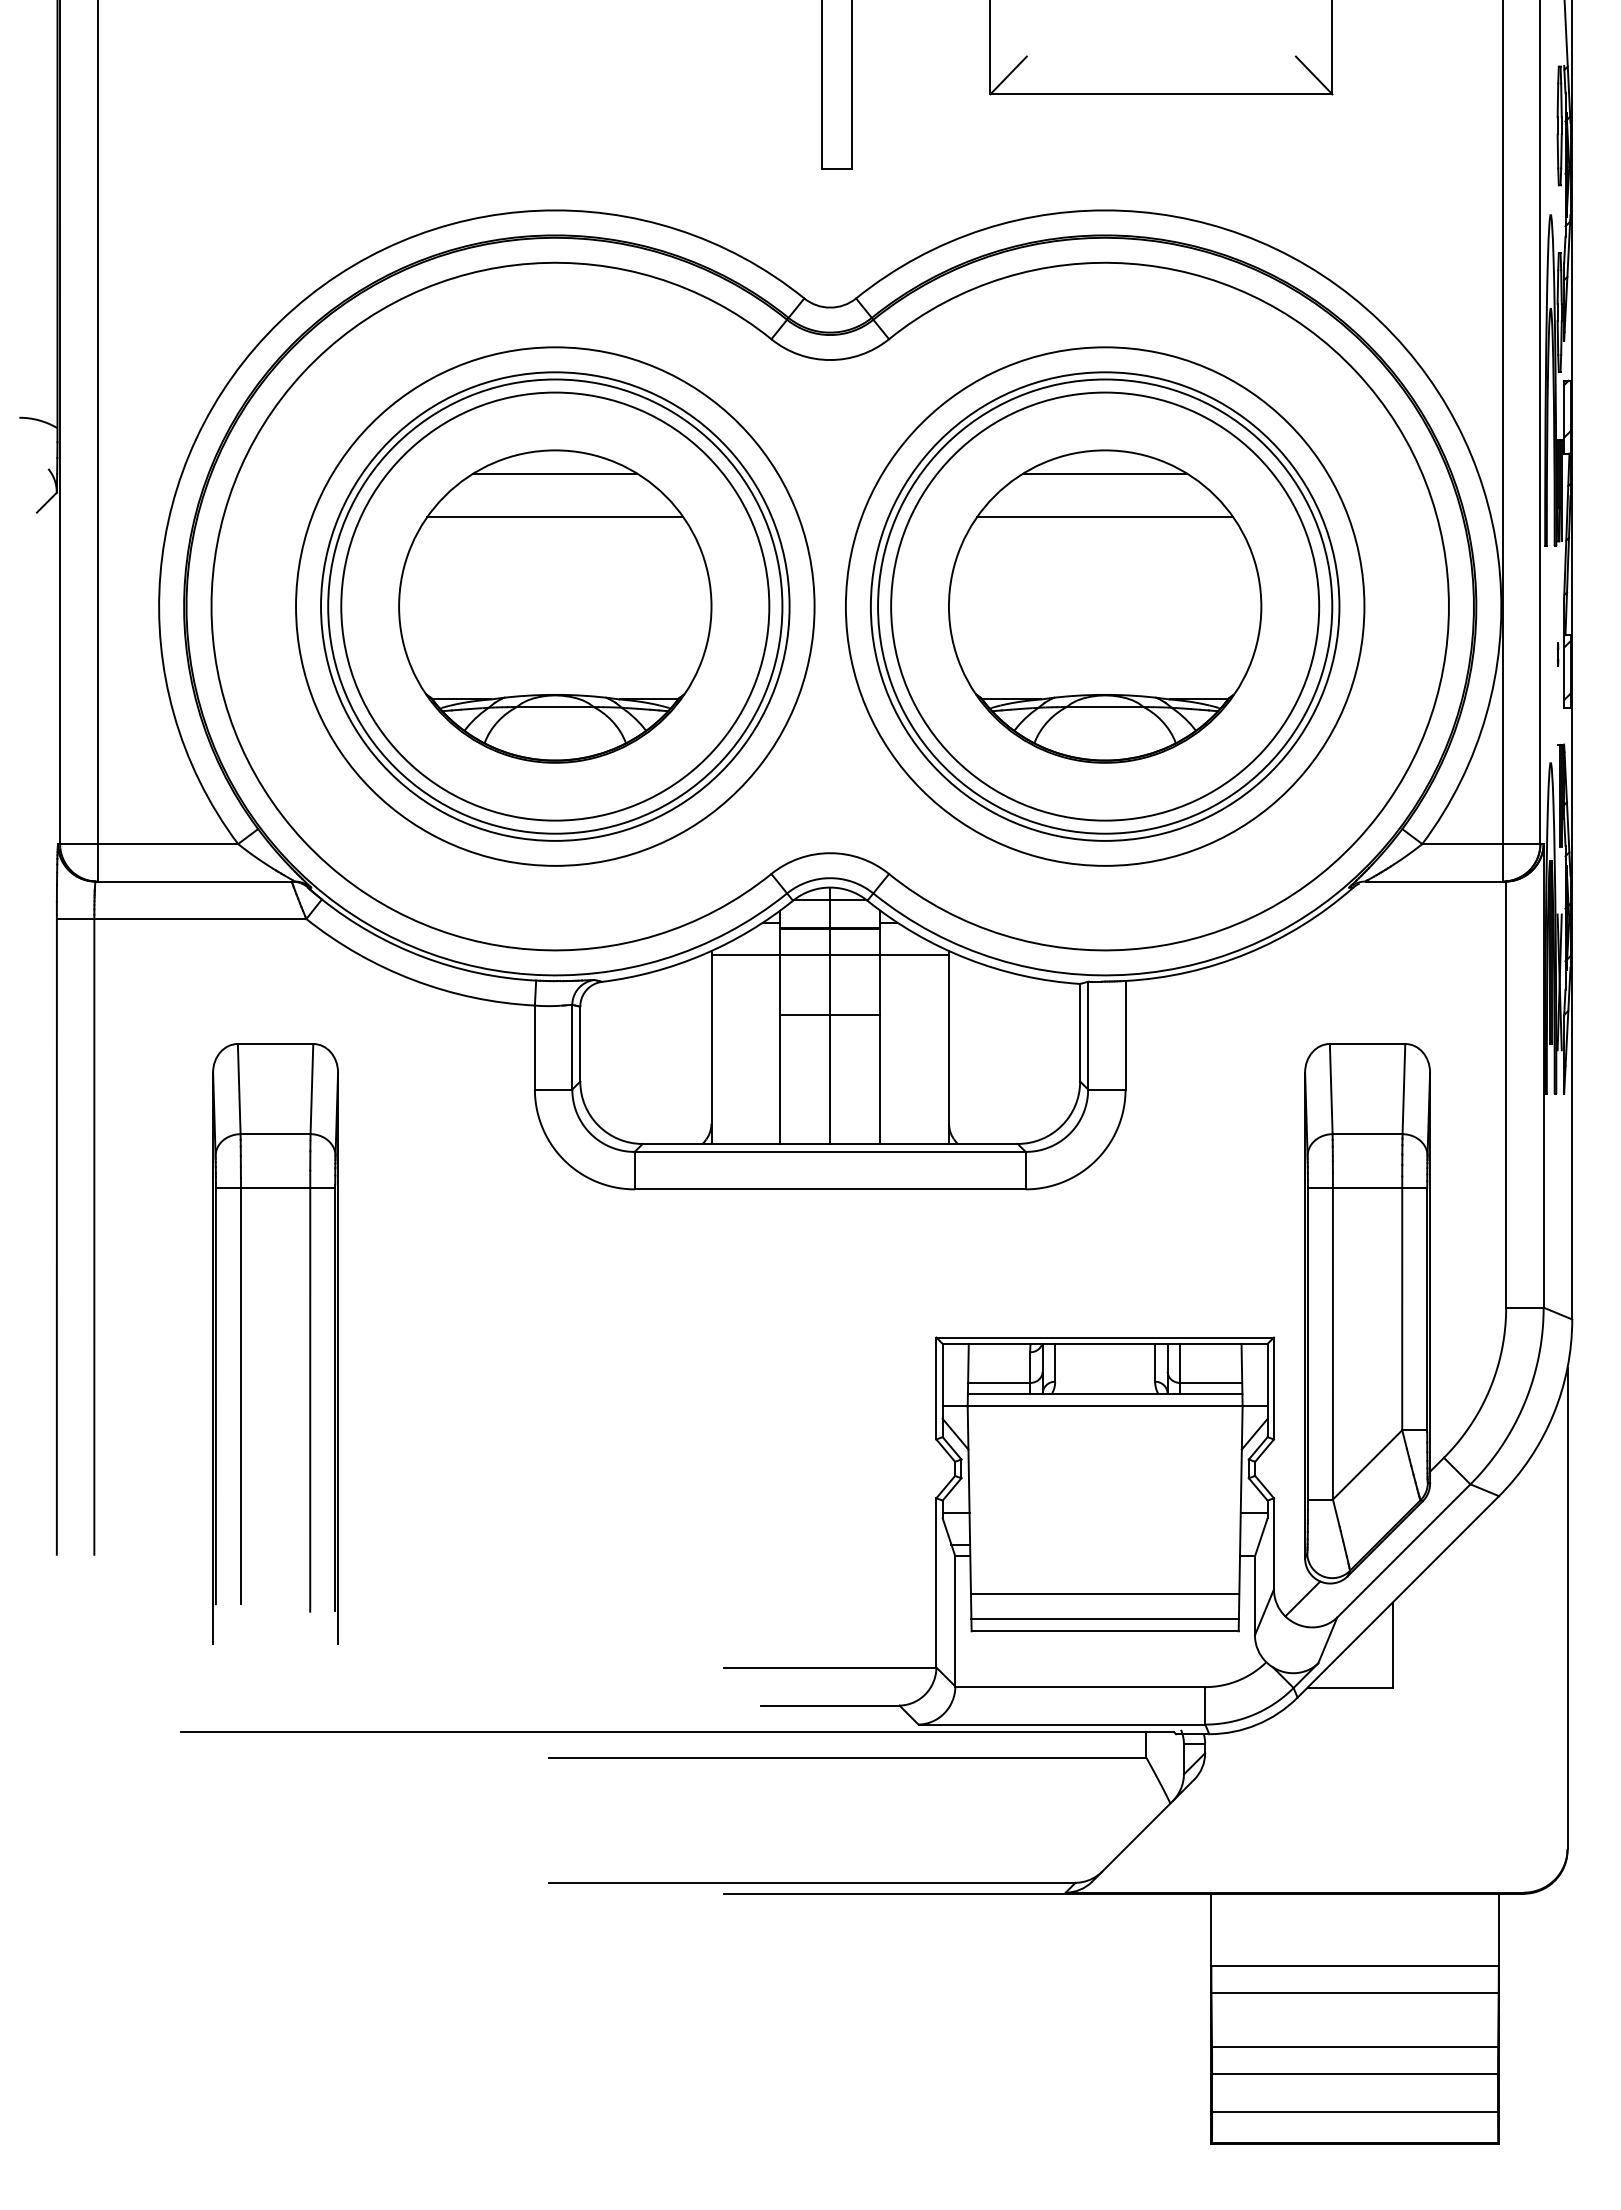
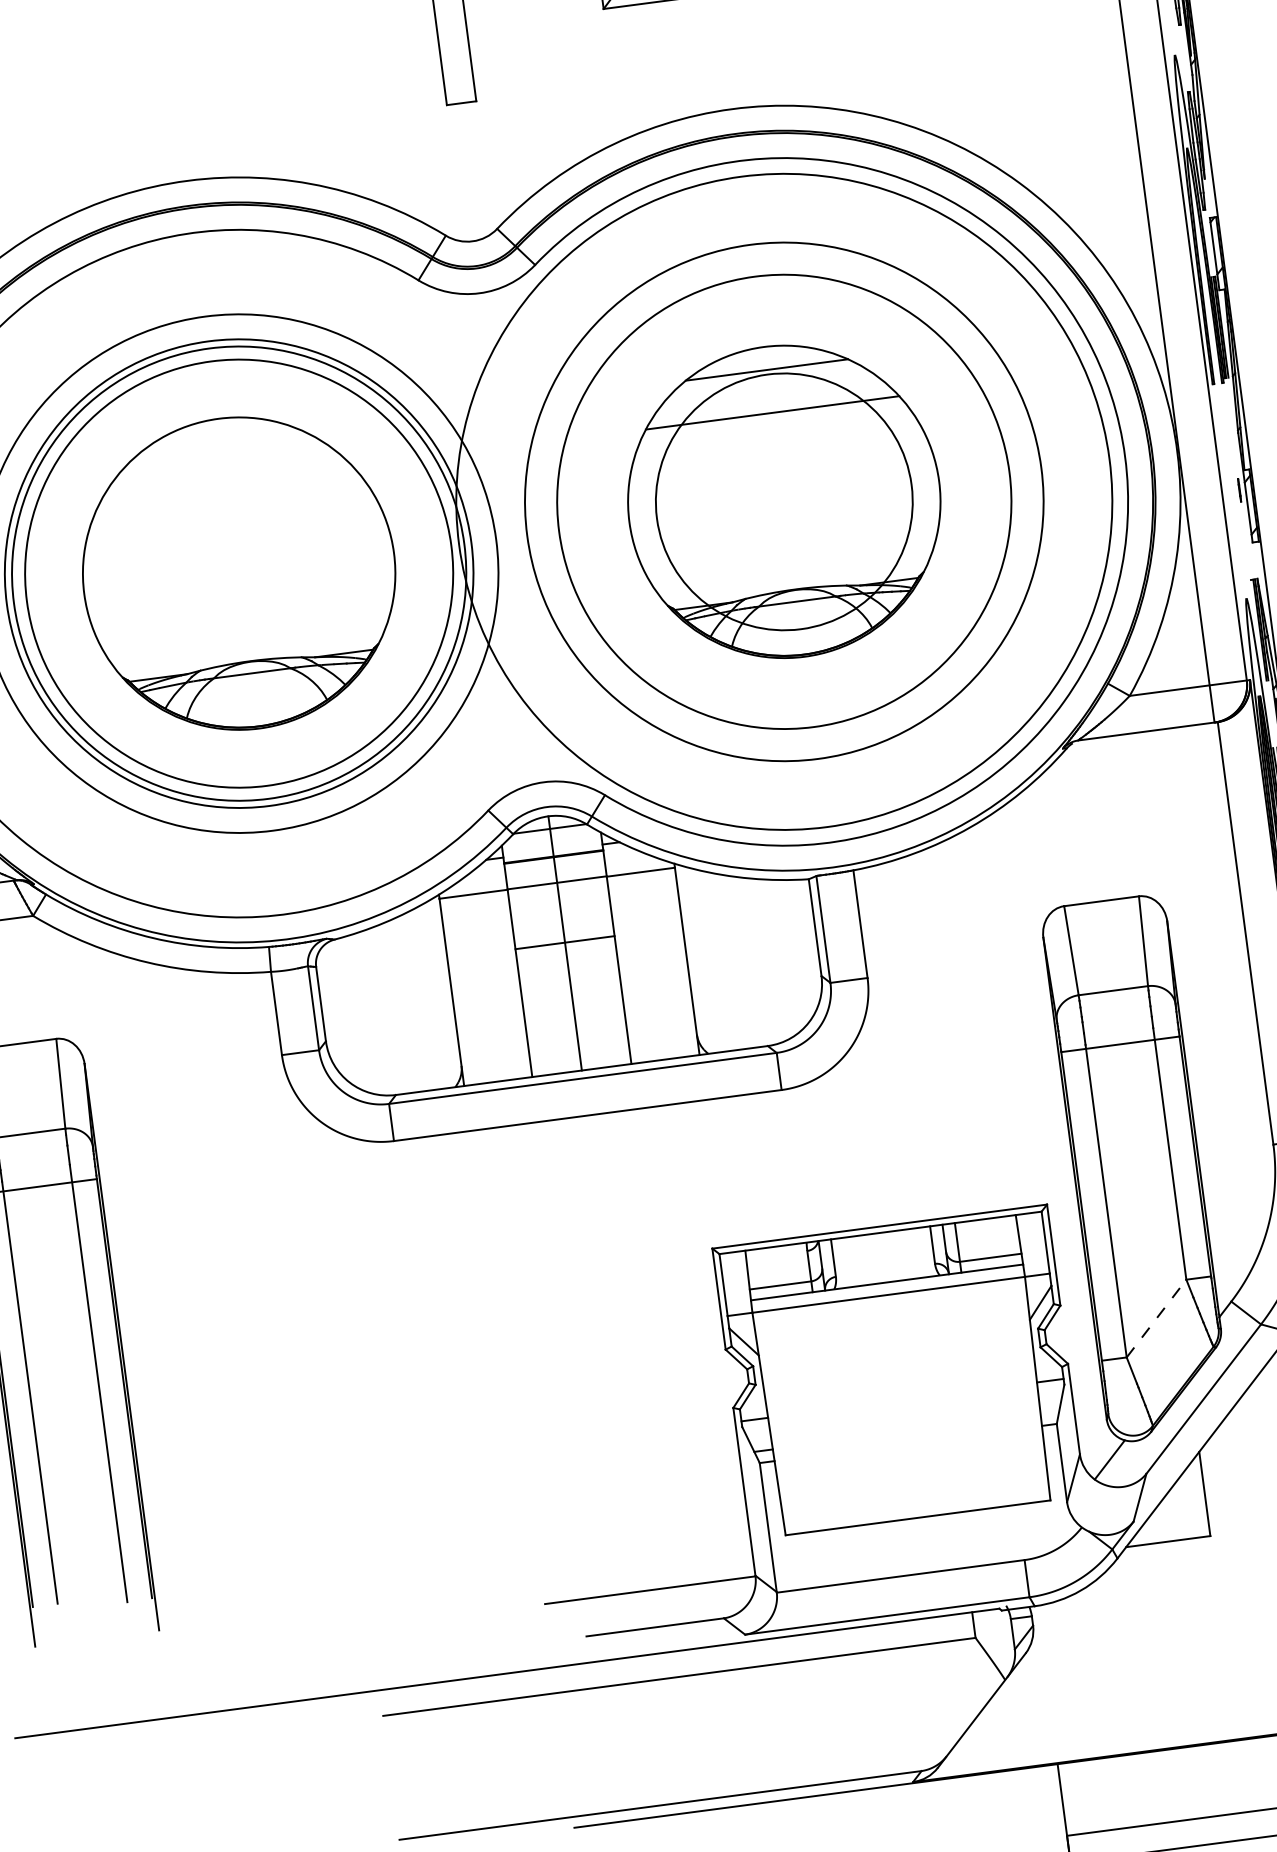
line: (555, 473) -> (221, 441), removed
line: (555, 516) -> (227, 484), removed
circle: (1104, 606) -> (783, 501), size x1.4
circle: (1105, 606) -> (784, 501), size x0.6
line: (1367, 1464) -> (1156, 1318), solid -> dashed
line: (1104, 1594) -> (912, 1481), removed
line: (1104, 1618) -> (915, 1505), removed

